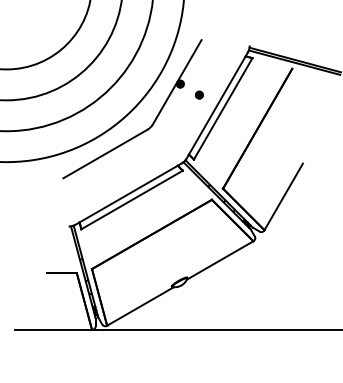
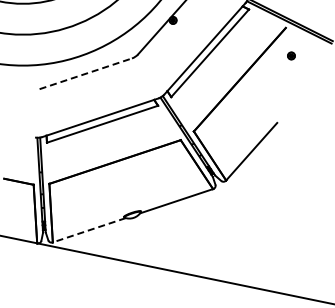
part: (199, 94) -> (291, 55), moved
line: (105, 153) -> (85, 73), solid -> dashed
line: (140, 306) -> (89, 230), solid -> dashed

